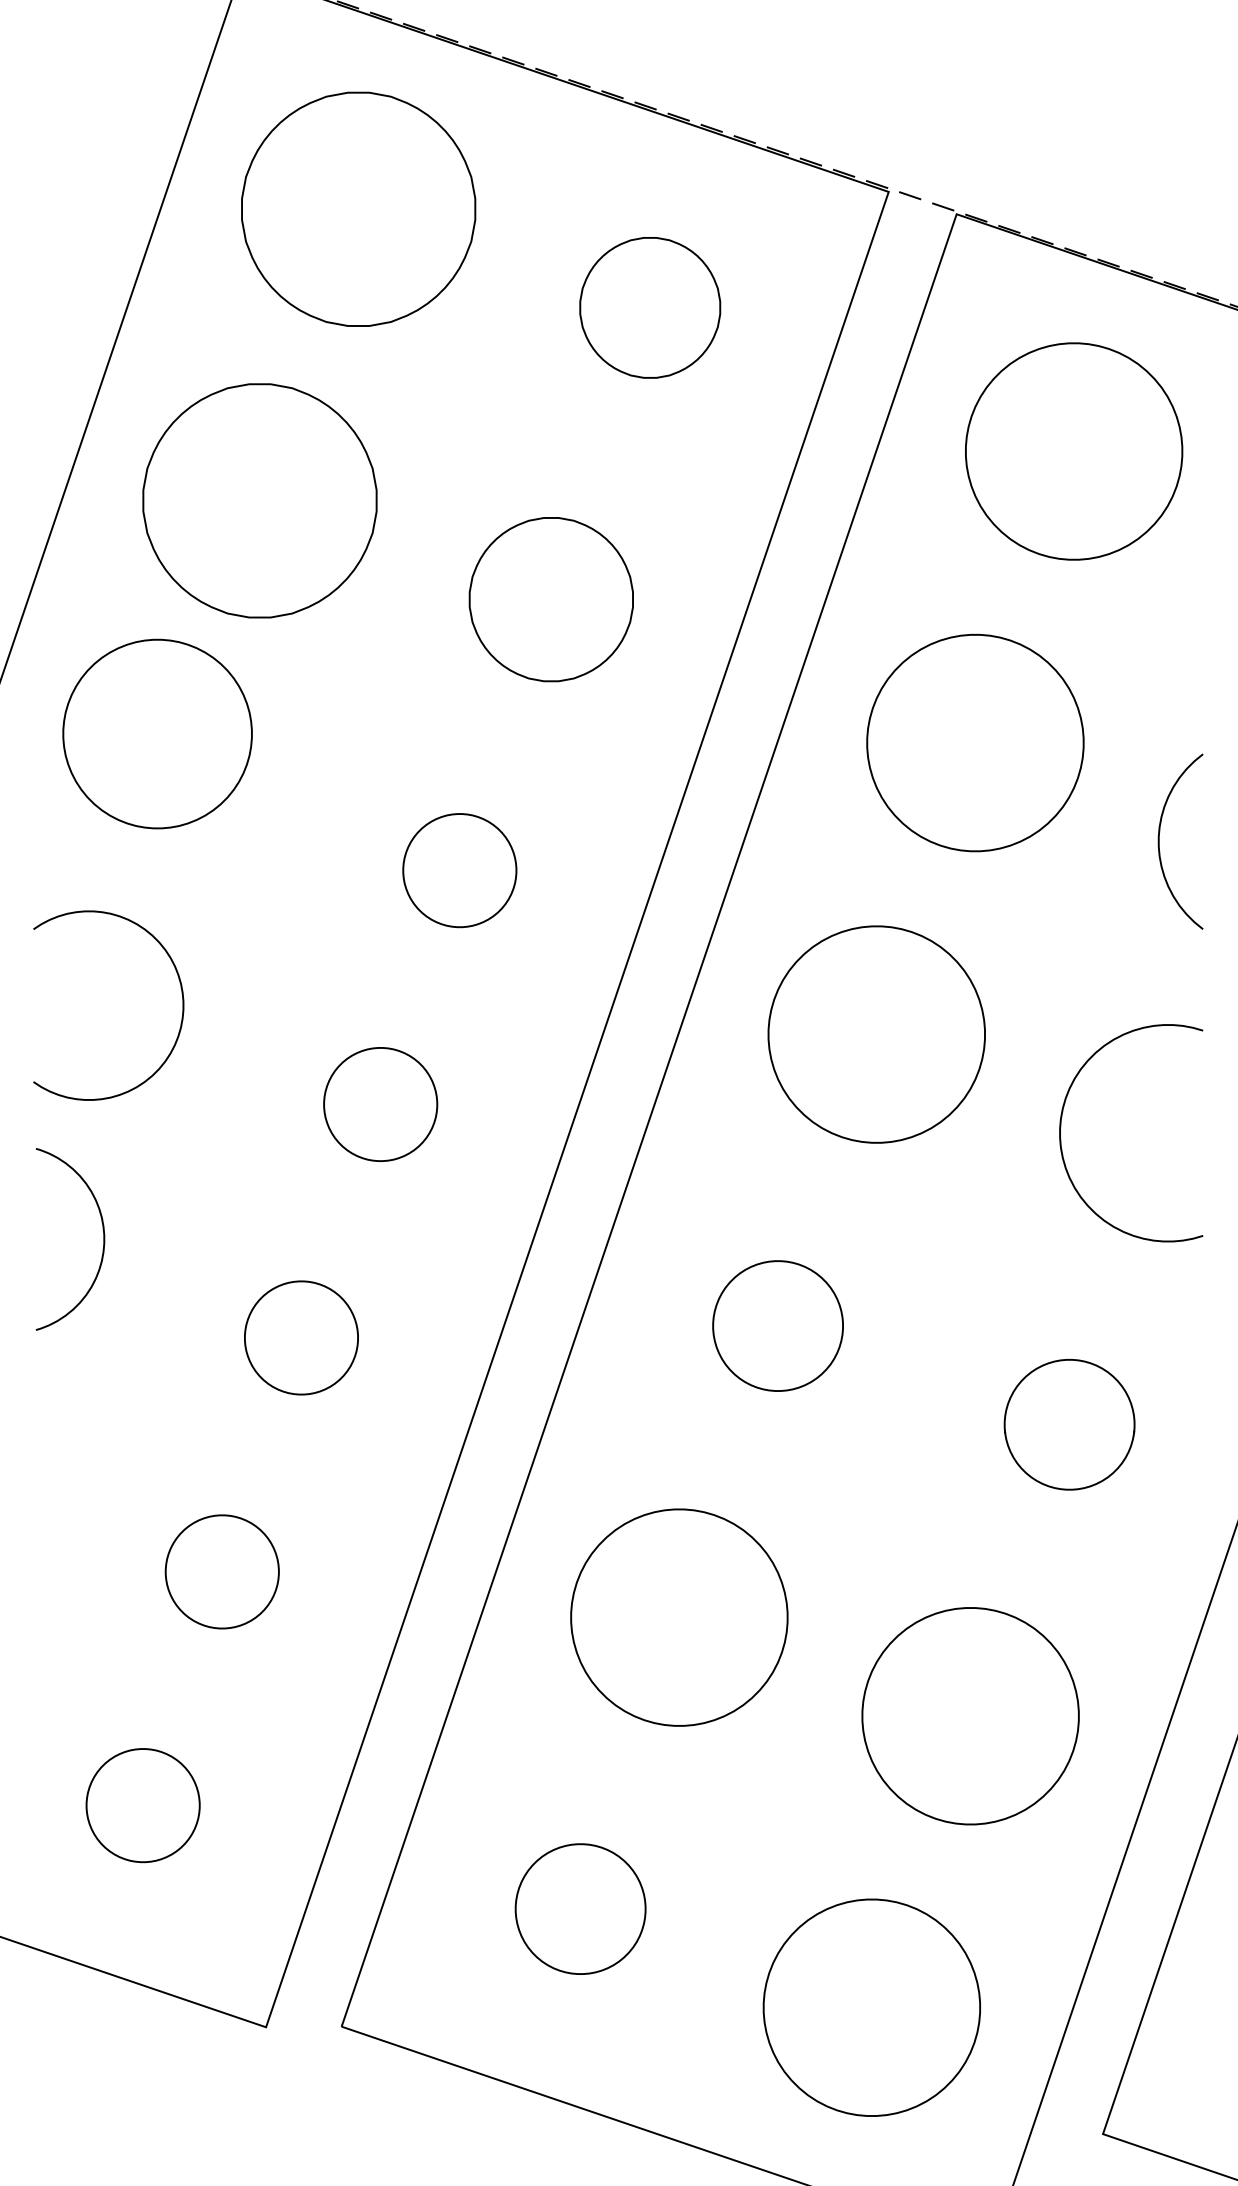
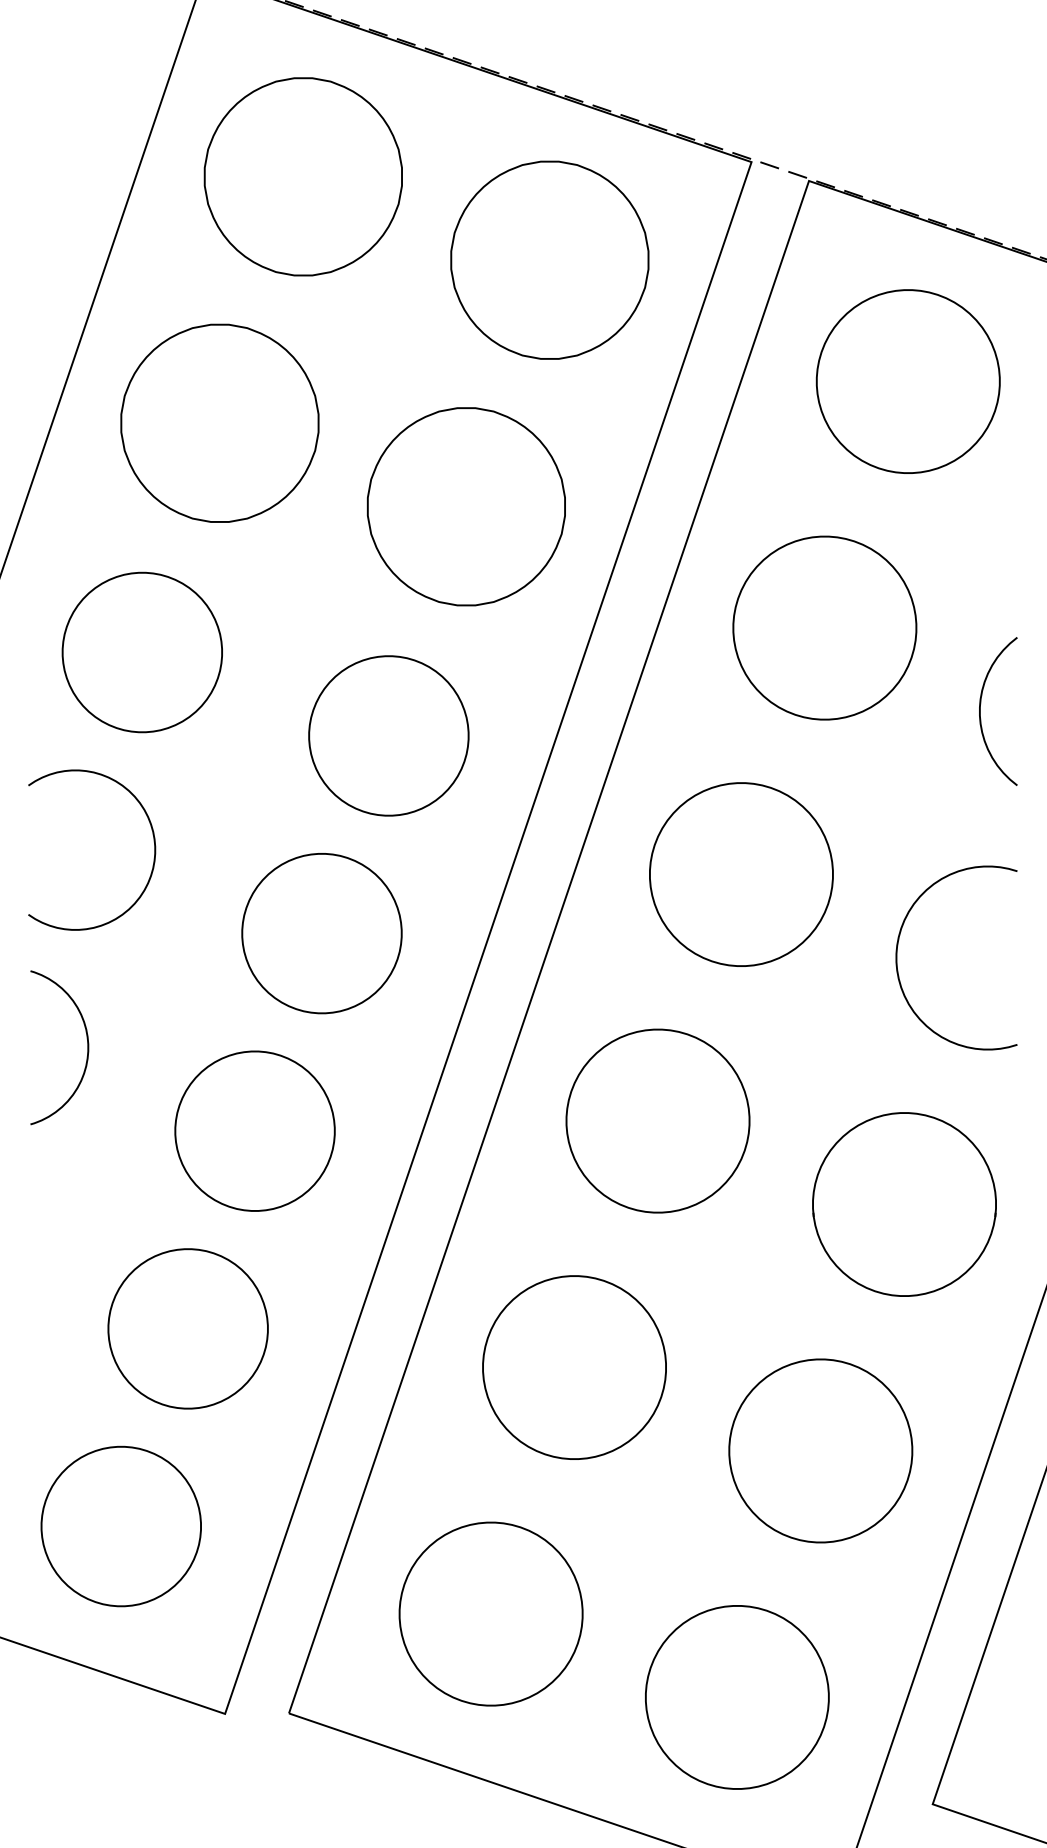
part: (649, 307) -> (549, 259), size x1.67
part: (550, 599) -> (465, 506), size x1.43
part: (156, 734) -> (141, 652), moved
part: (459, 870) -> (388, 735), size x1.67
part: (380, 1104) -> (321, 933), size x1.67
part: (777, 1325) -> (657, 1120), size x1.67
part: (300, 1337) -> (254, 1130), size x1.67
part: (1069, 1424) -> (904, 1204), size x1.67
part: (221, 1571) -> (187, 1328), size x1.67
part: (142, 1805) -> (120, 1526), size x1.67
part: (579, 1908) -> (490, 1613), size x1.67

